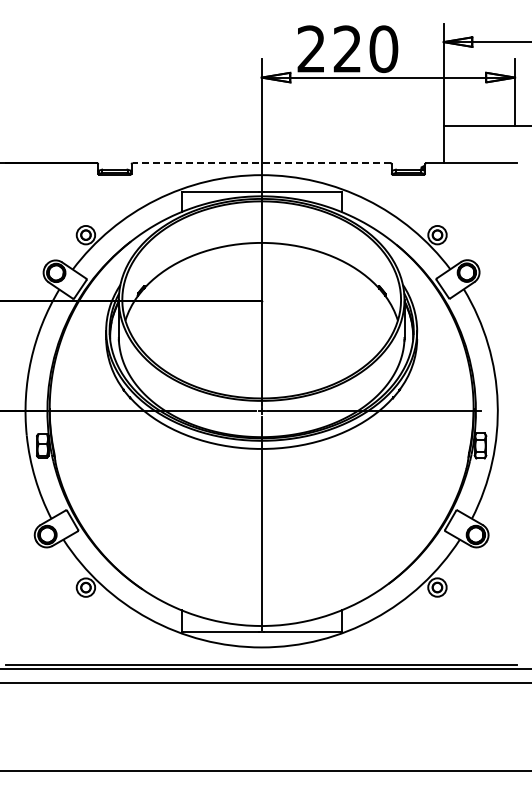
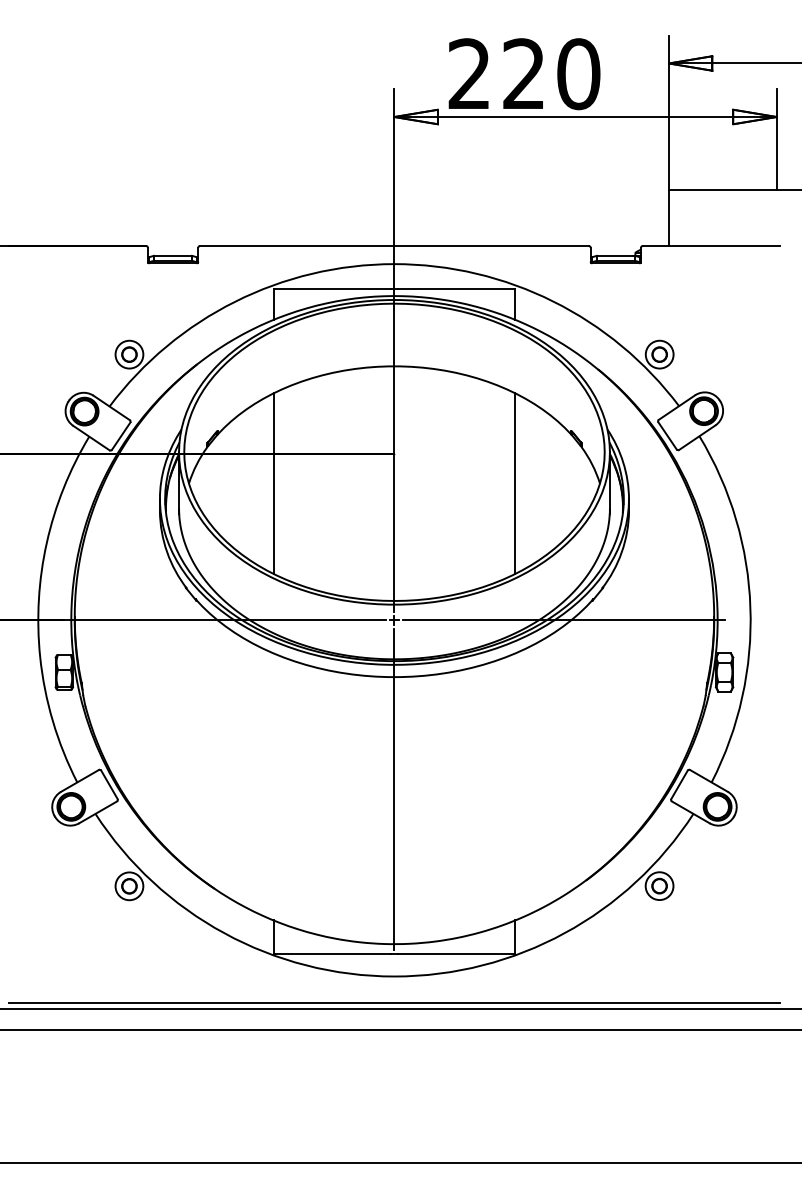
line: (261, 163) -> (394, 246), dashed -> solid
line: (181, 320) -> (273, 483), added
line: (341, 320) -> (514, 483), added

